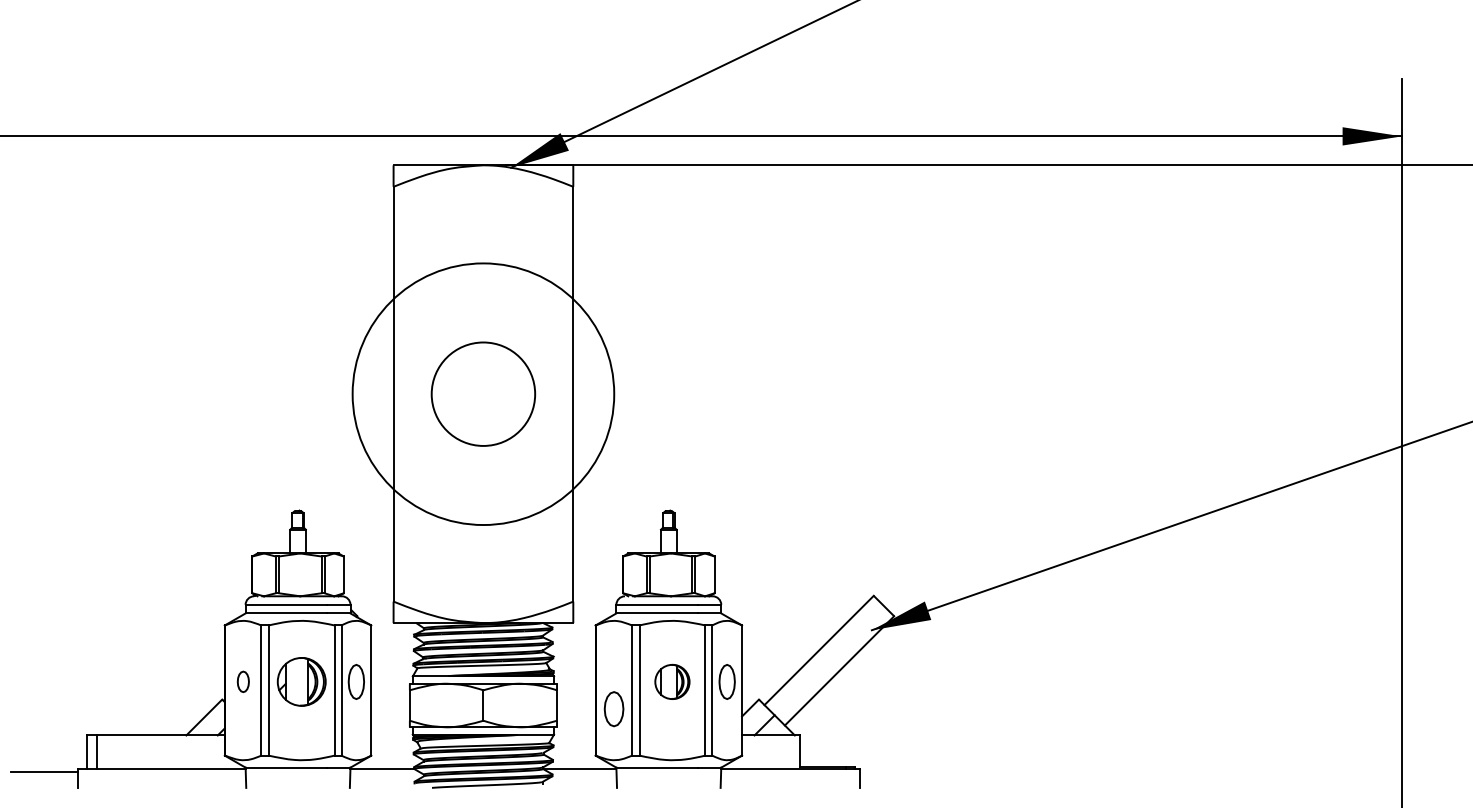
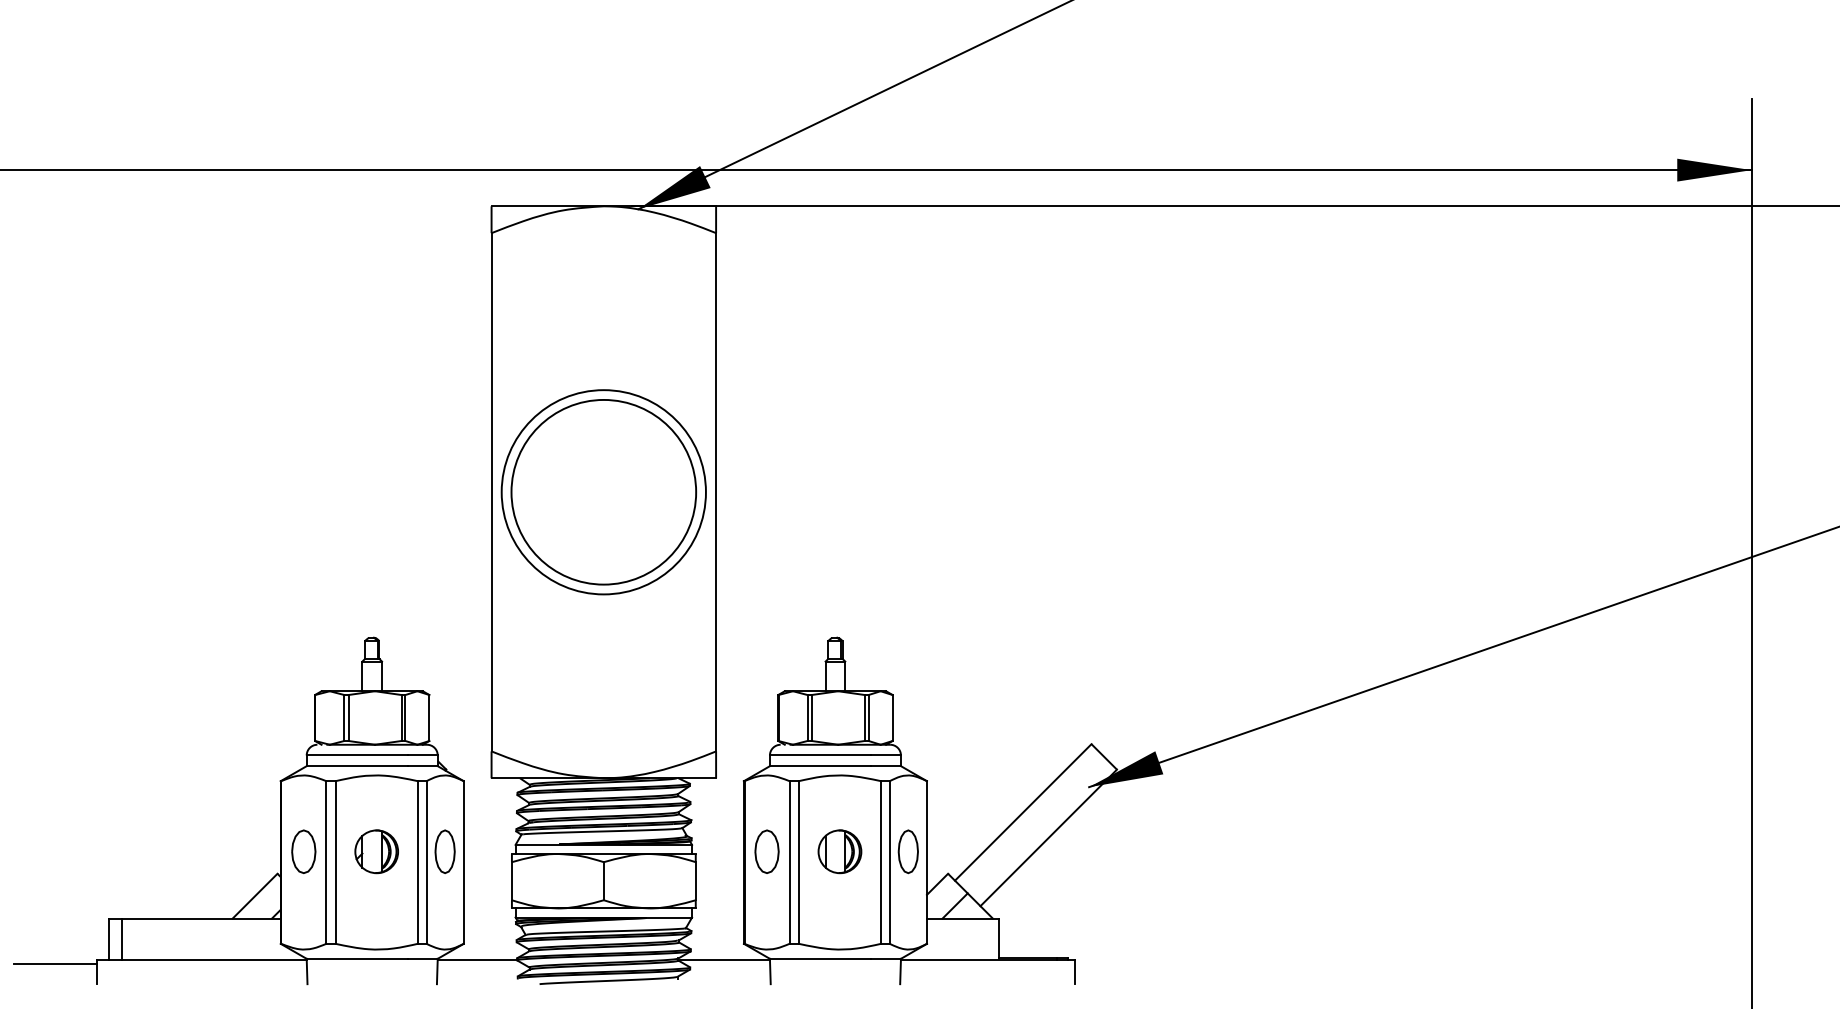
circle: (483, 393) -> (603, 491), size x1.43
circle: (483, 394) -> (603, 492), size x0.62
part: (243, 681) -> (303, 851), size x1.67
part: (301, 681) -> (376, 851), size x0.71
part: (613, 708) -> (766, 851), moved

